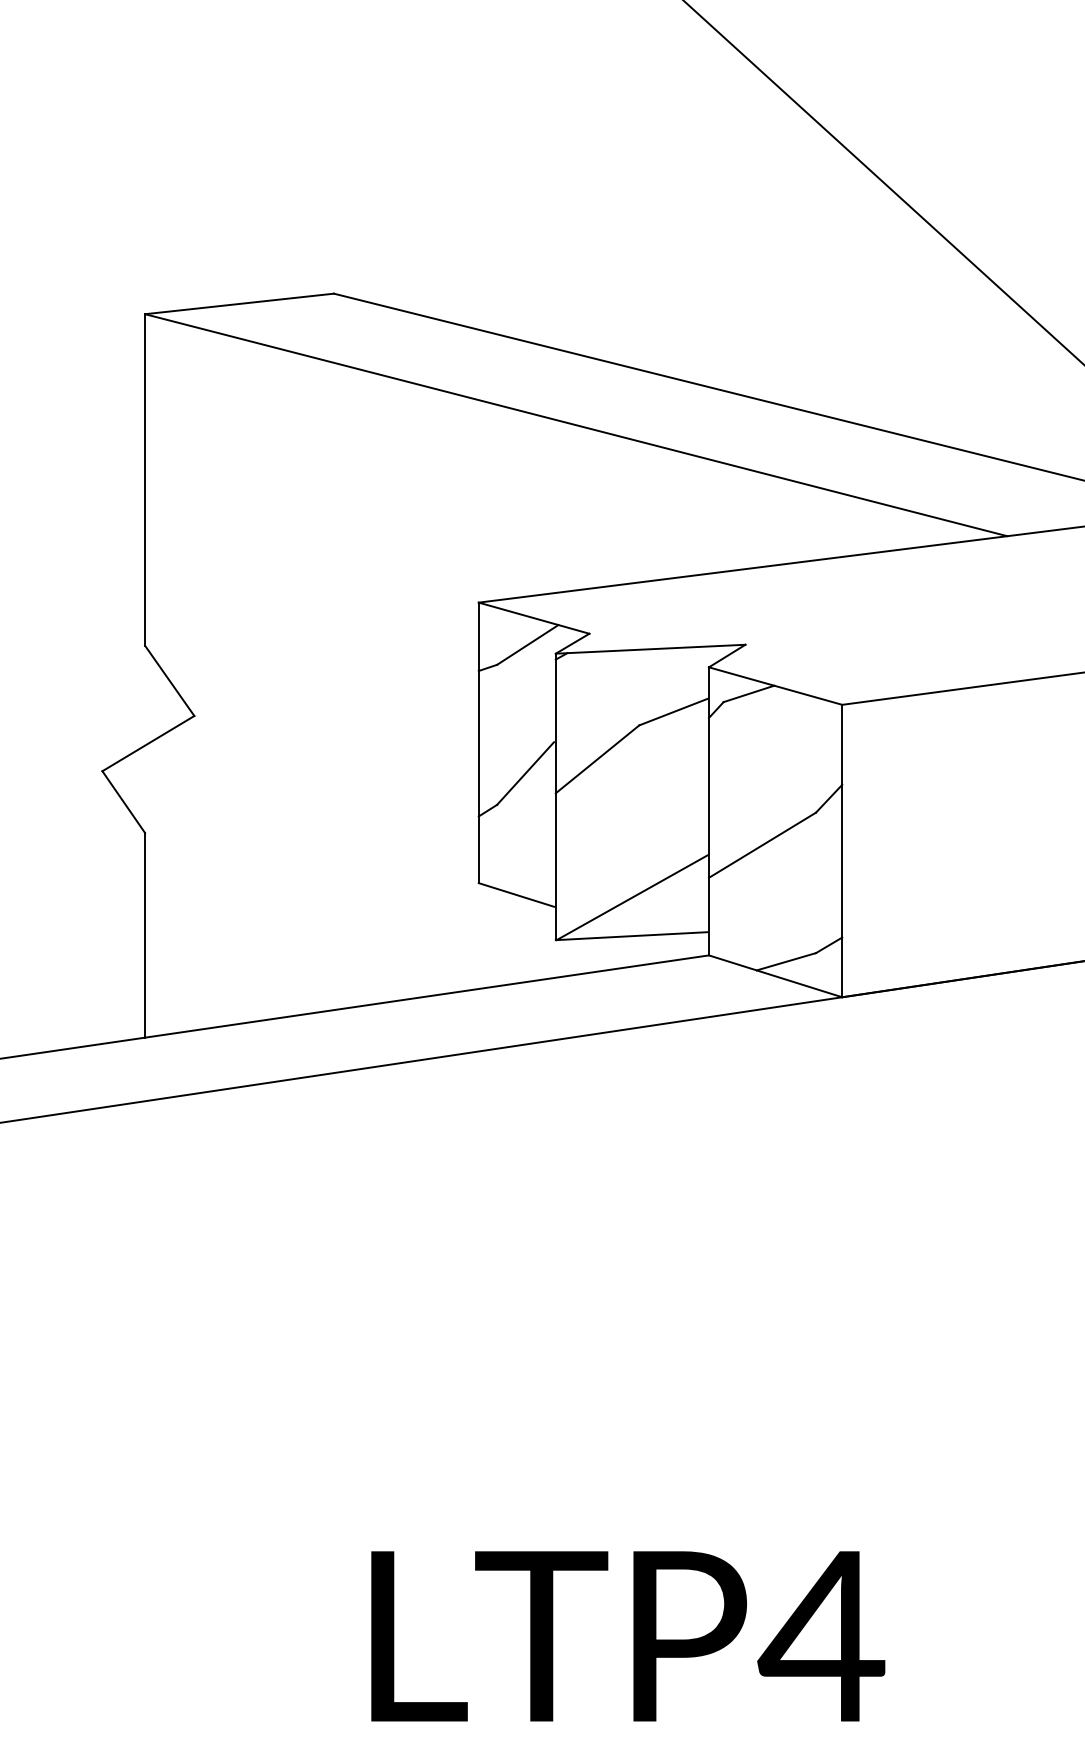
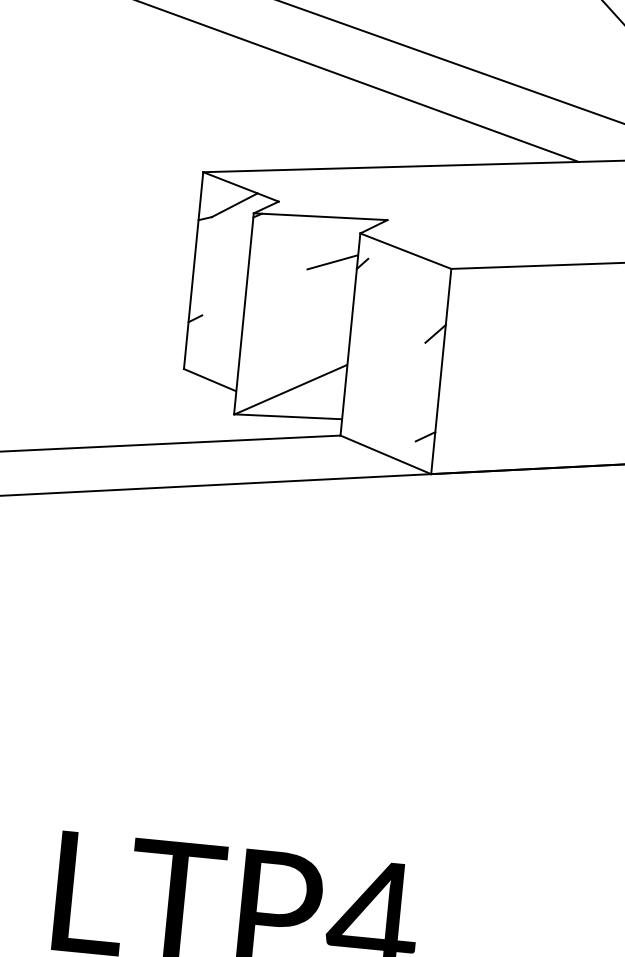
line: (748, 693) -> (386, 254), removed
line: (597, 759) -> (275, 290), removed
line: (525, 773) -> (224, 295), removed
line: (761, 844) -> (385, 361), removed
line: (785, 961) -> (393, 445), removed

